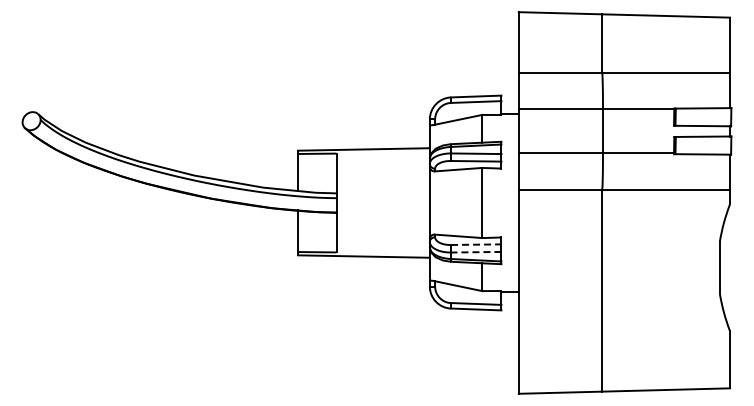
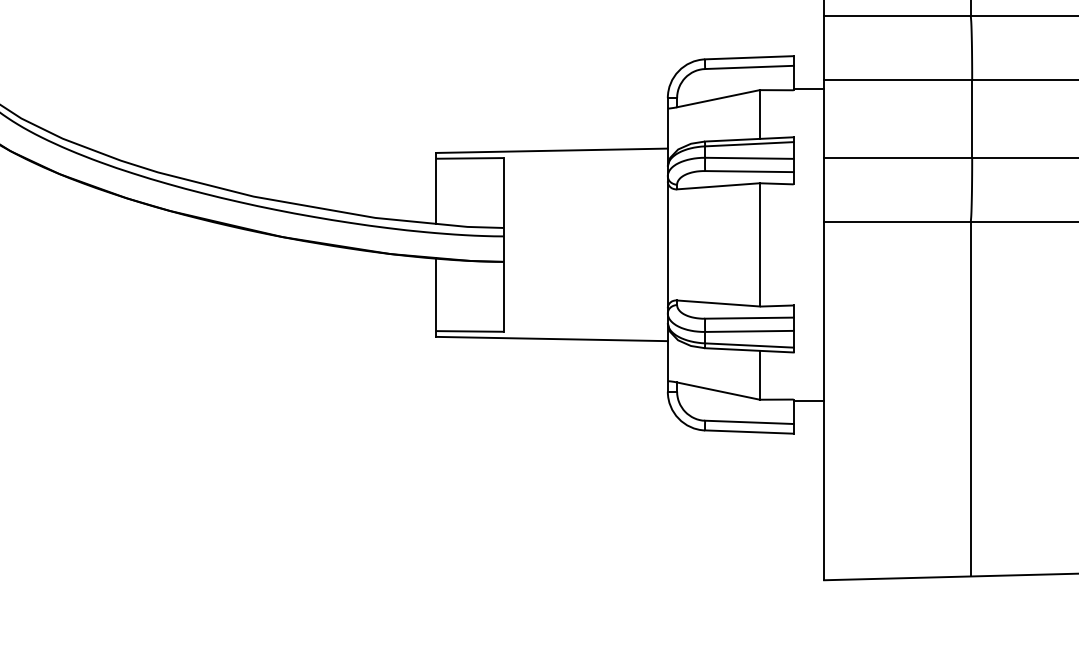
line: (476, 244) -> (749, 317), dashed -> solid
line: (475, 252) -> (748, 331), dashed -> solid

